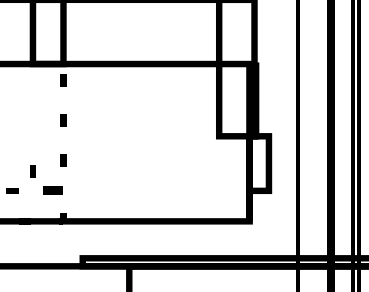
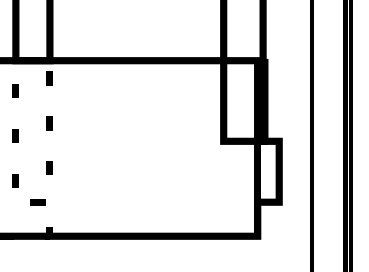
line: (32, 91) -> (15, 91), added
line: (32, 131) -> (15, 135), added
part: (52, 190) -> (37, 201), size x0.71

